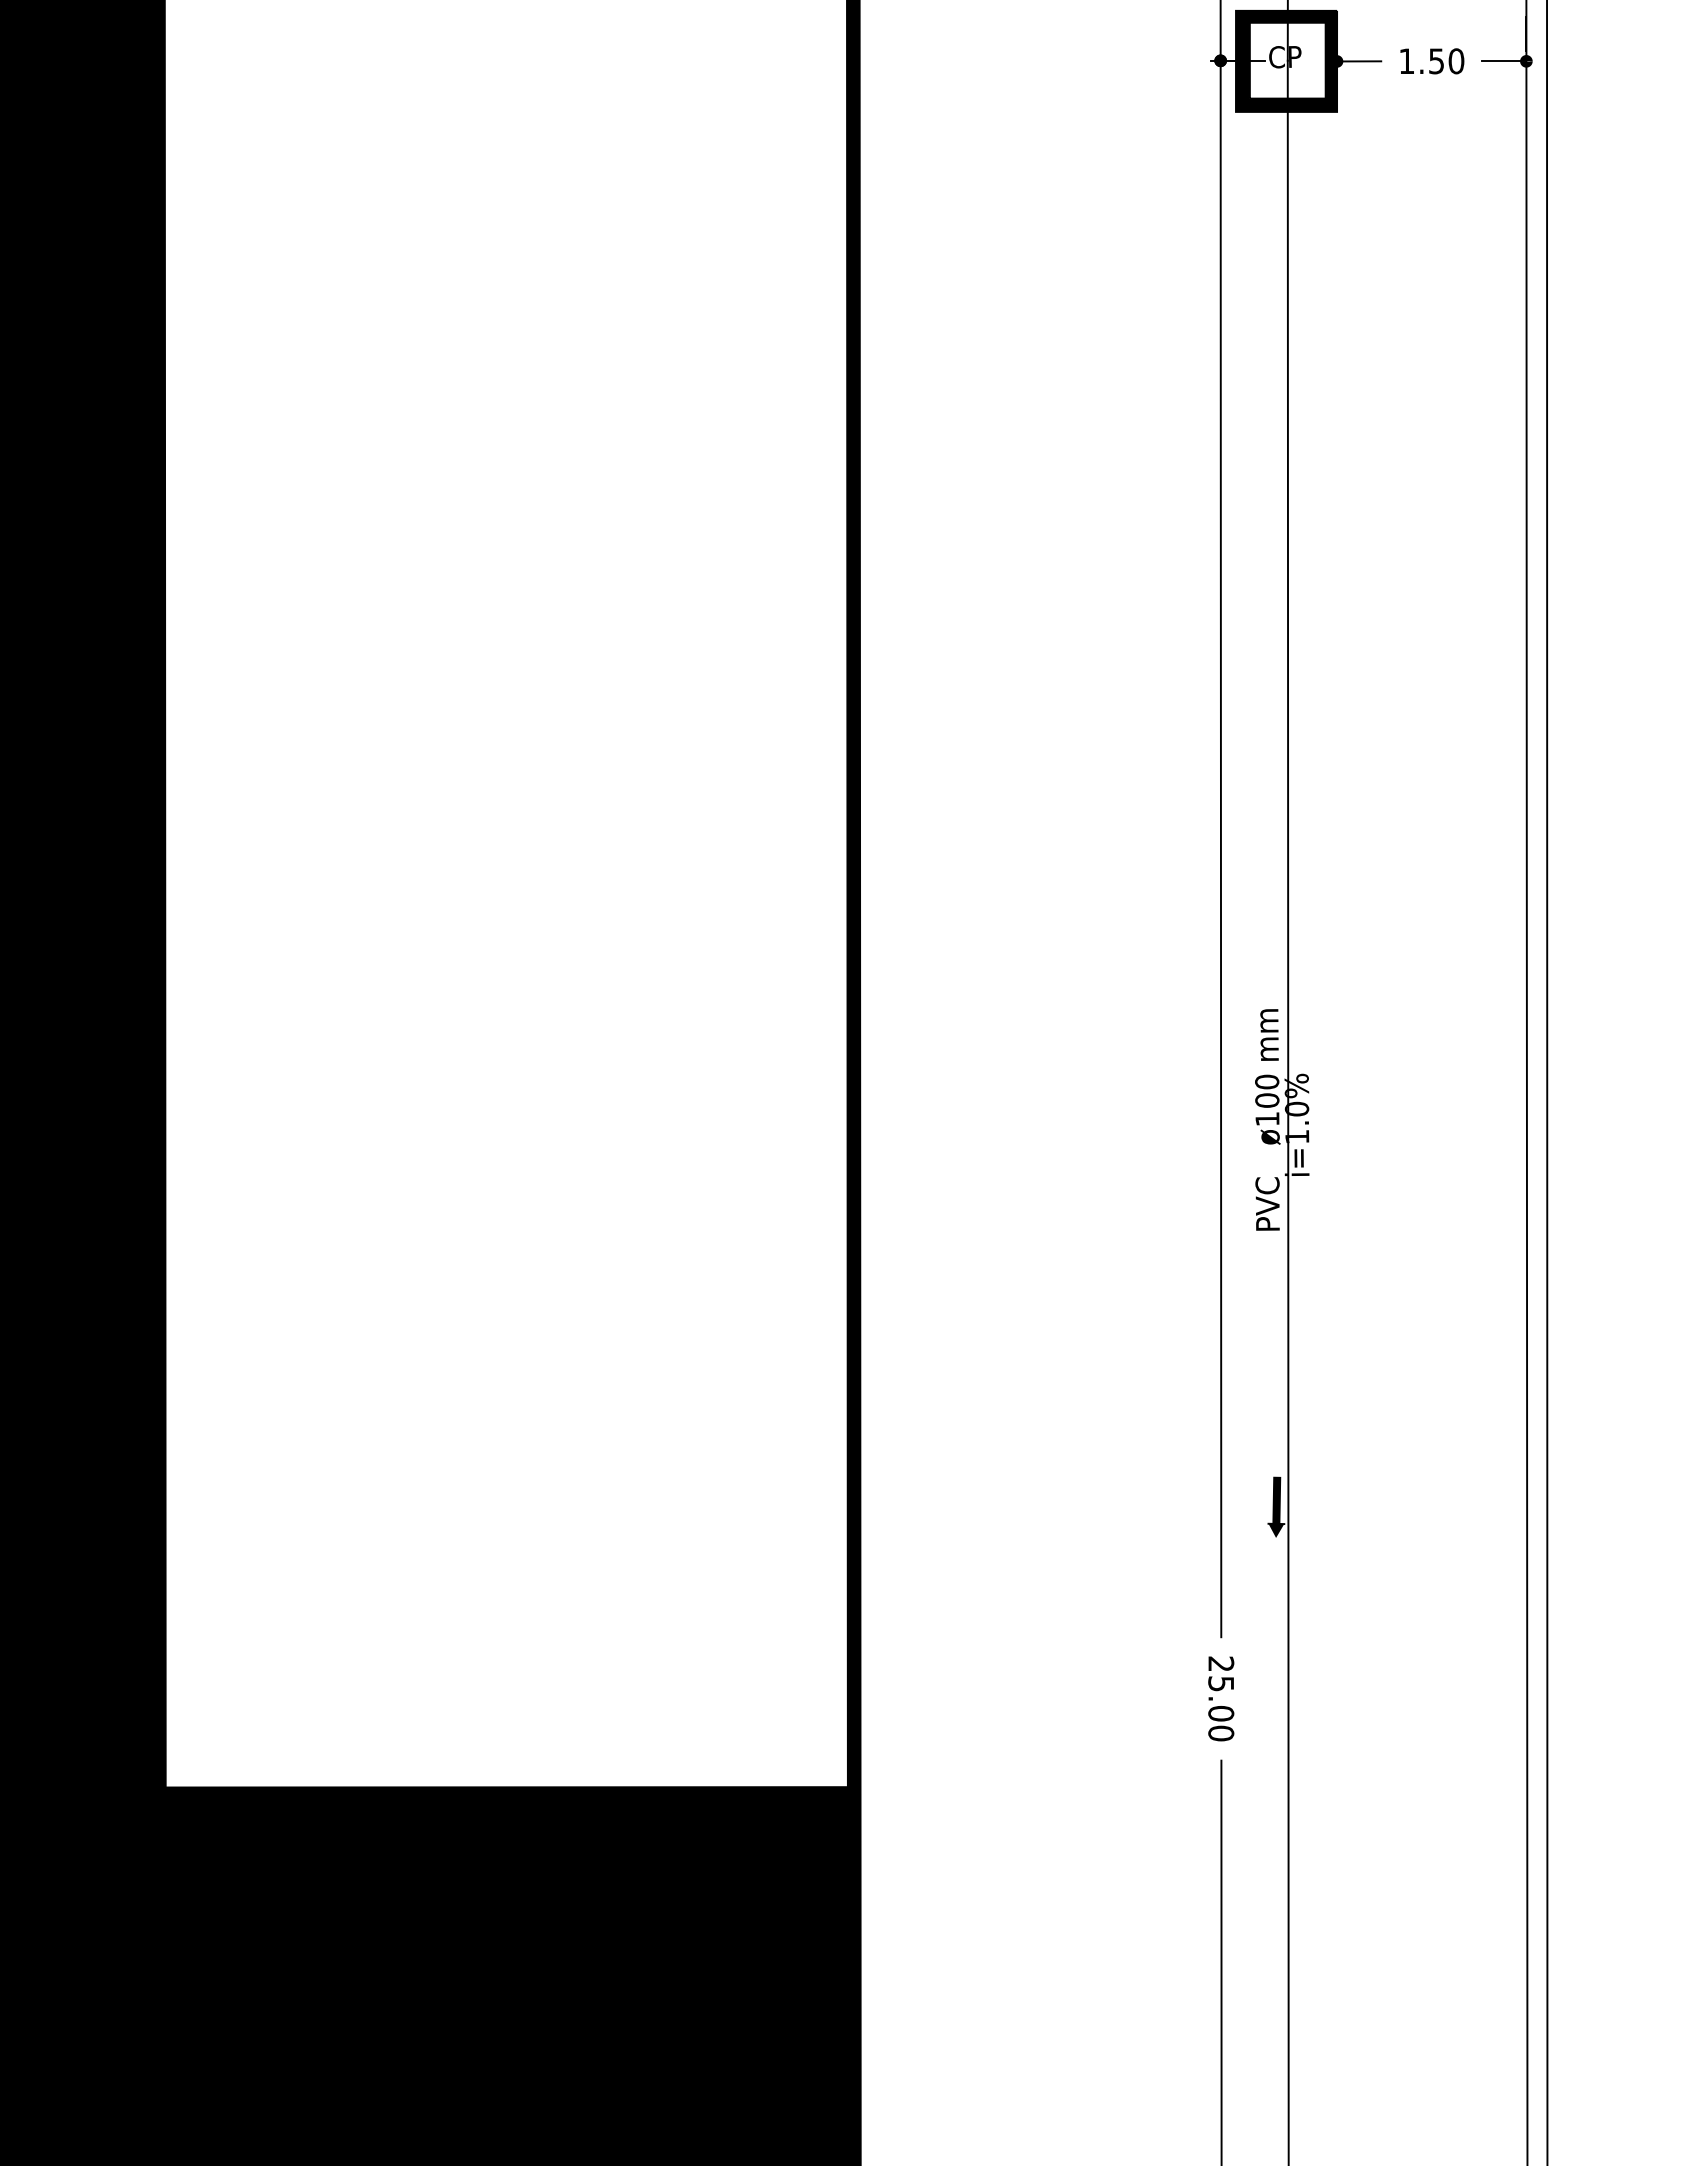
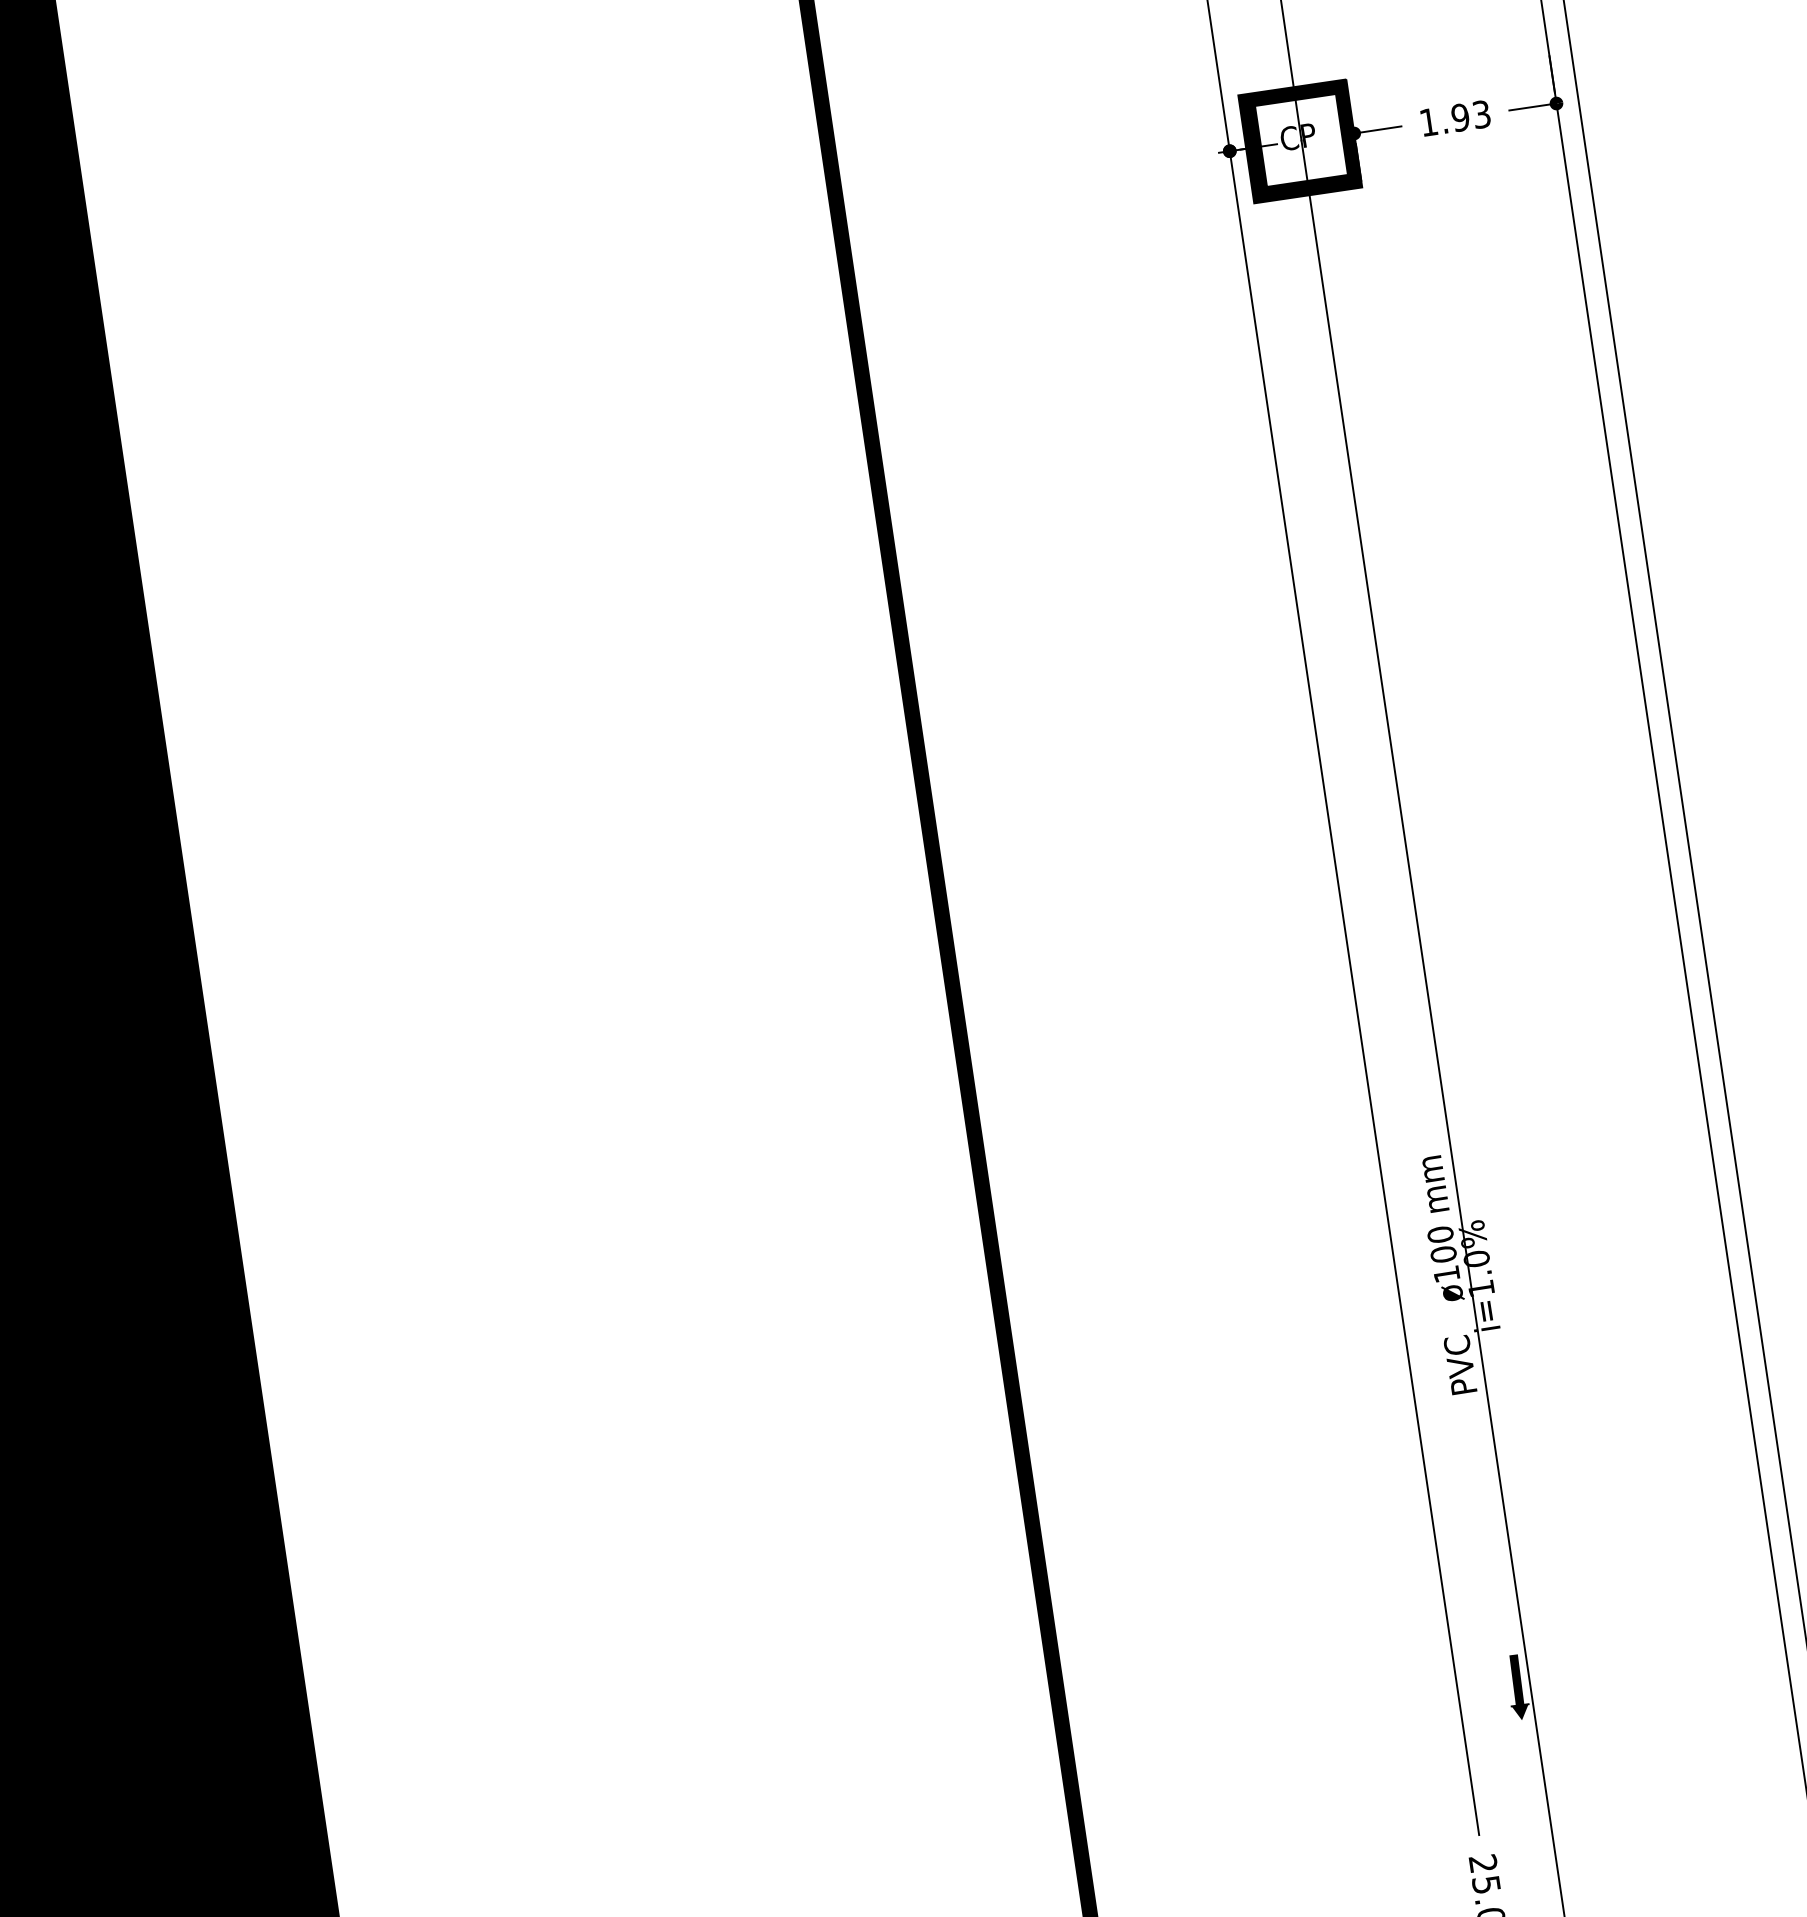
text: (1446, 61) -> (1471, 116), 1.50 -> 1.93

